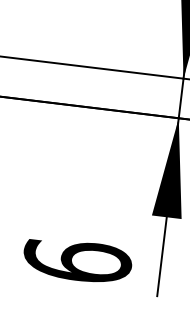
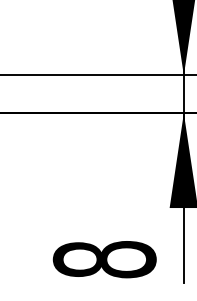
text: (77, 261) -> (104, 259), 6 -> 8

